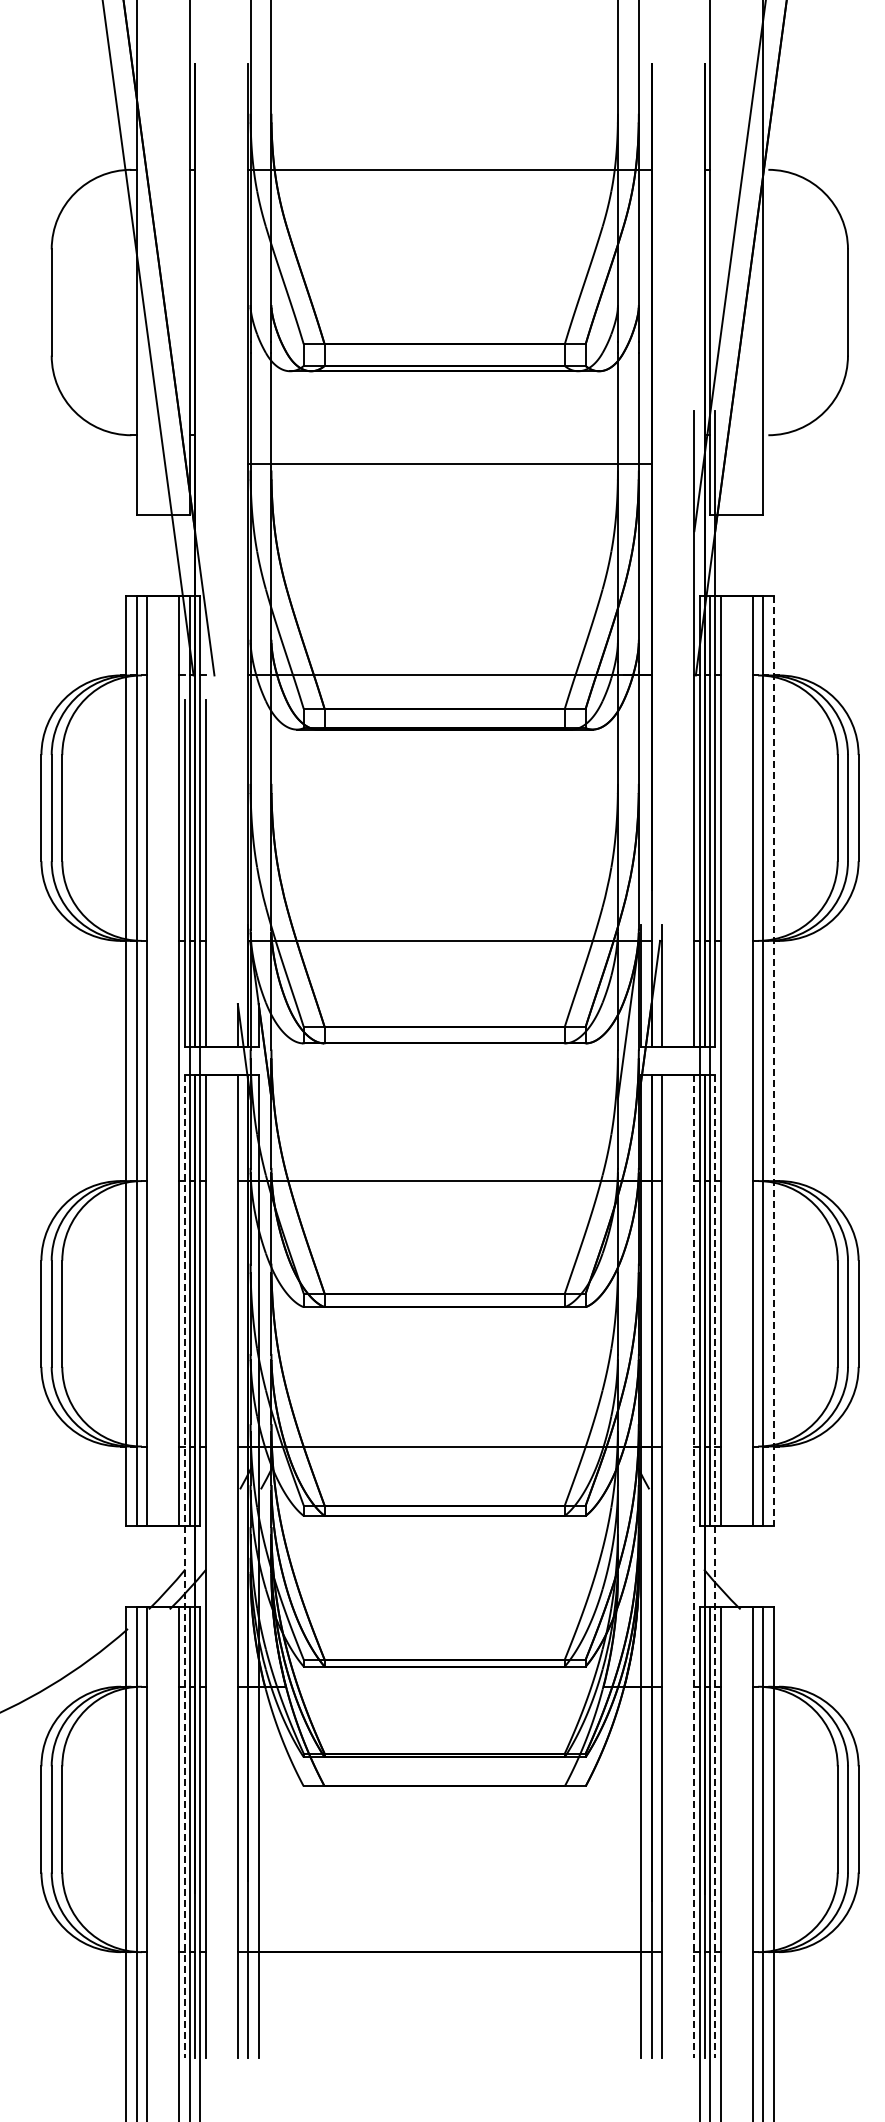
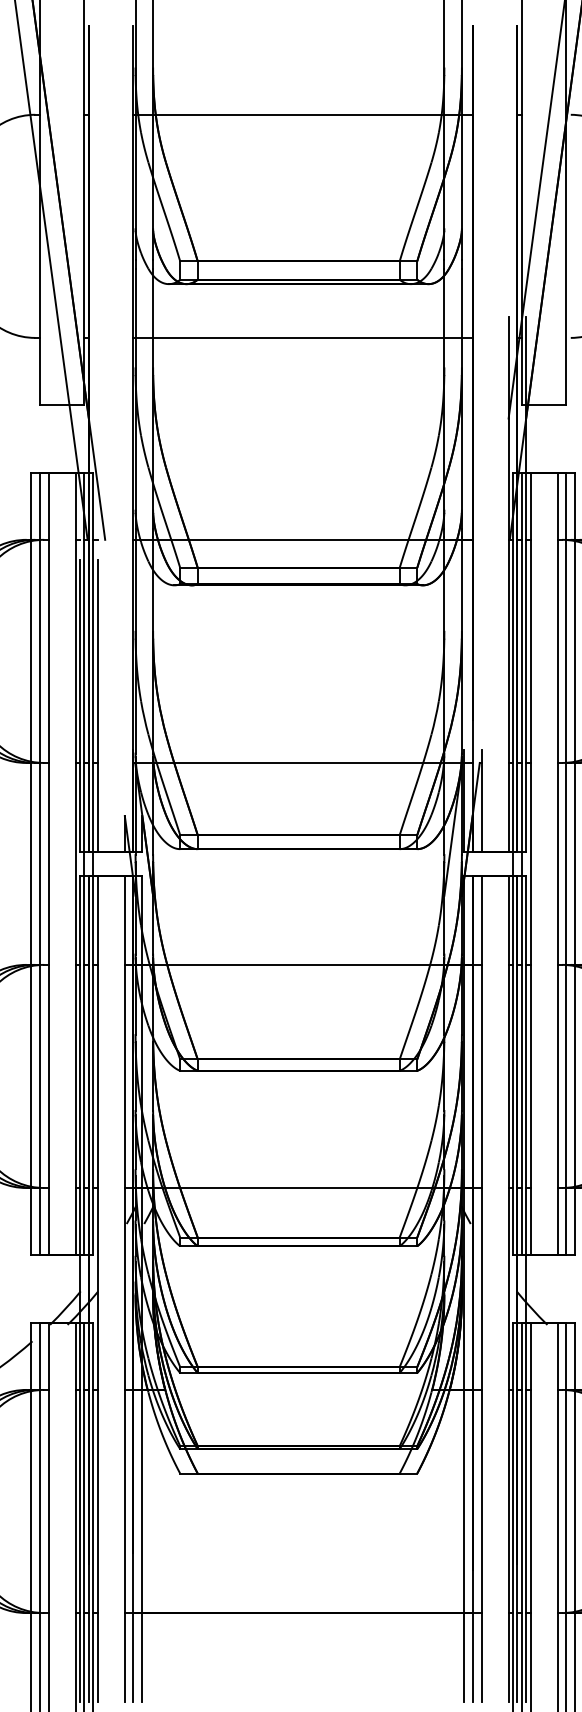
line: (449, 464) -> (302, 338), moved
line: (773, 1061) -> (575, 864), dashed -> solid
line: (184, 1566) -> (80, 1288), dashed -> solid
line: (694, 1566) -> (508, 1288), dashed -> solid
line: (715, 1566) -> (526, 1288), dashed -> solid

